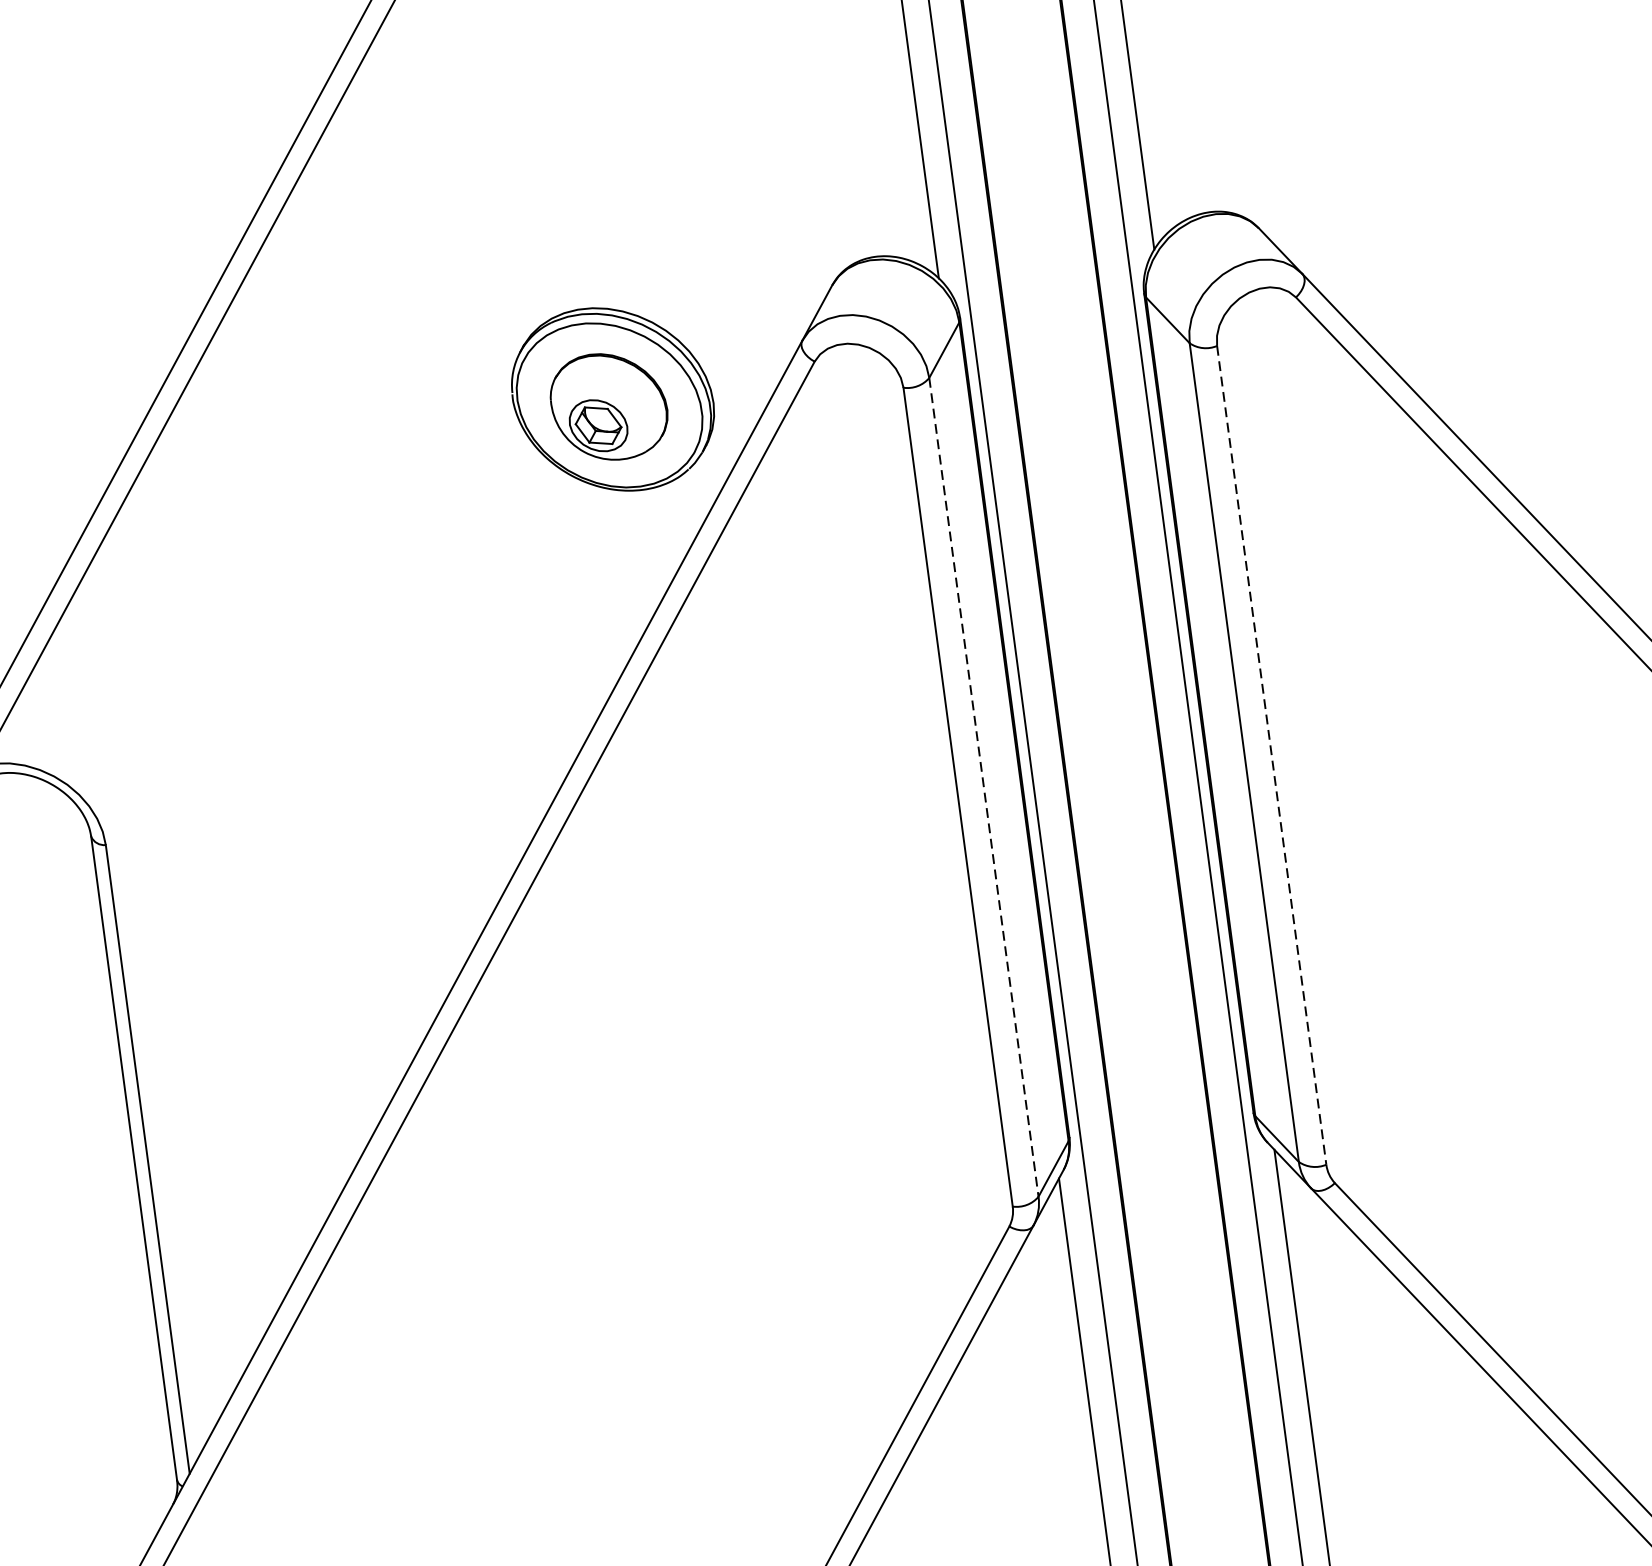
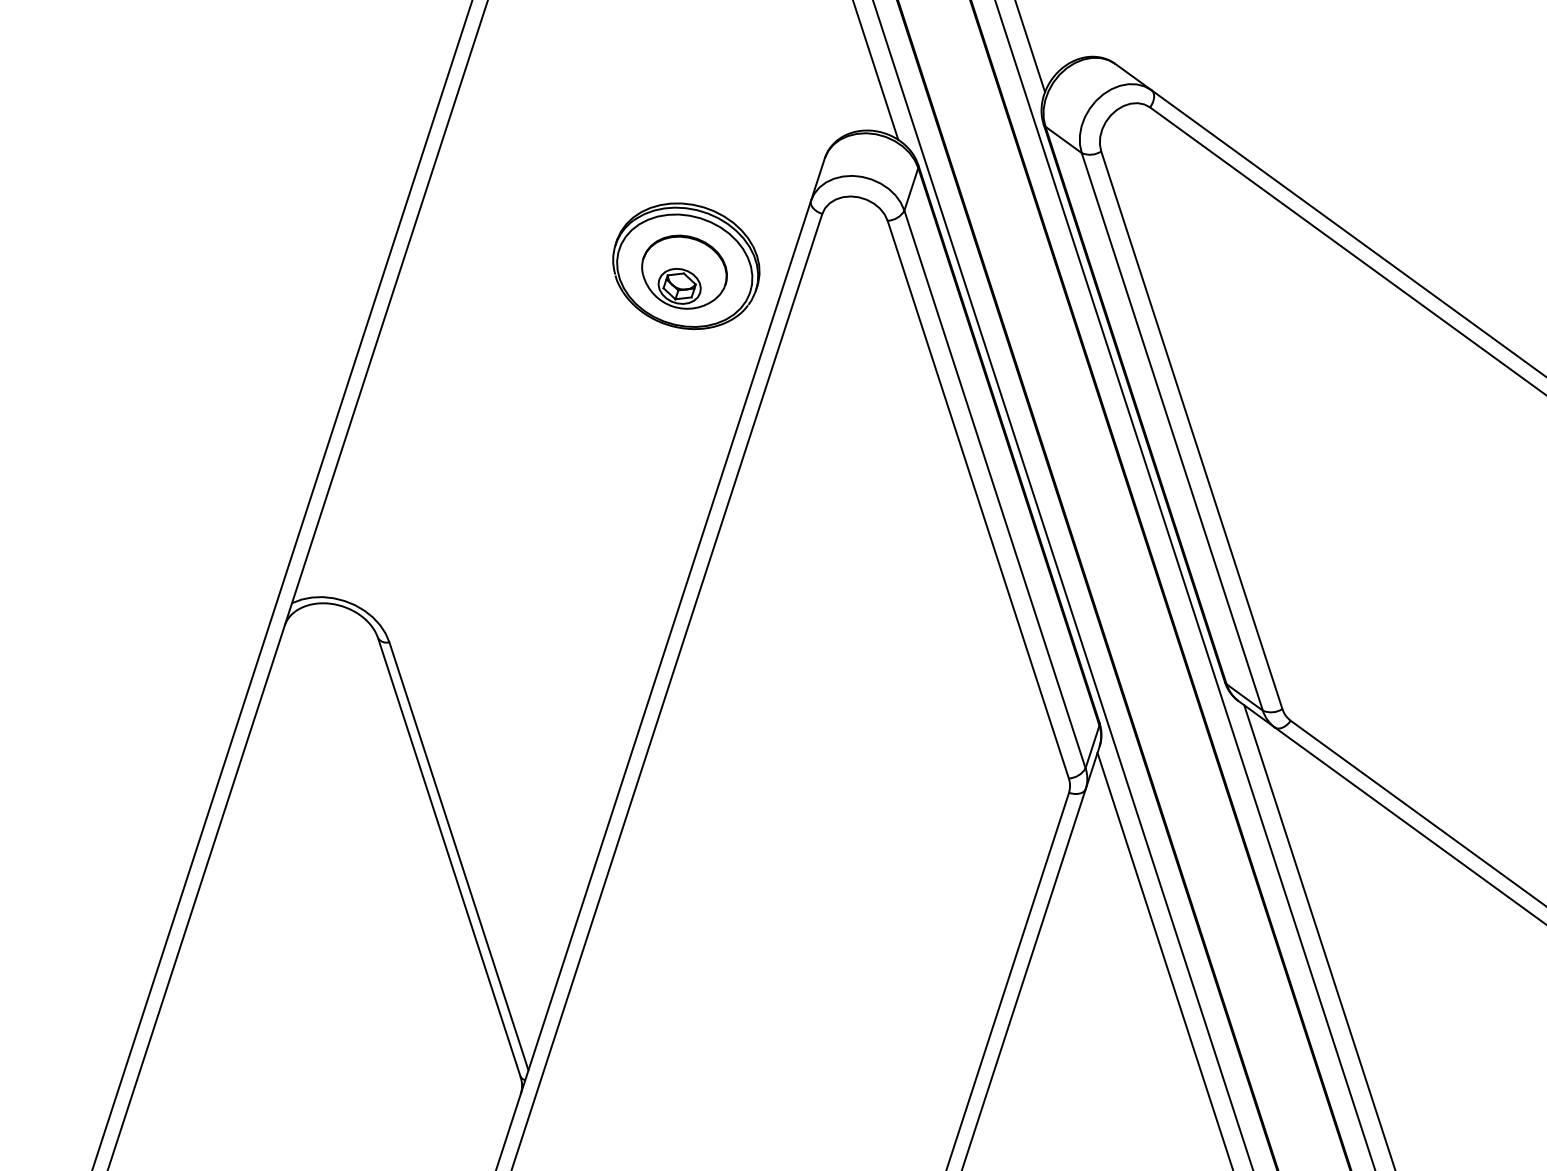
line: (1271, 755) -> (1191, 430), dashed -> solid
line: (984, 787) -> (995, 489), dashed -> solid

